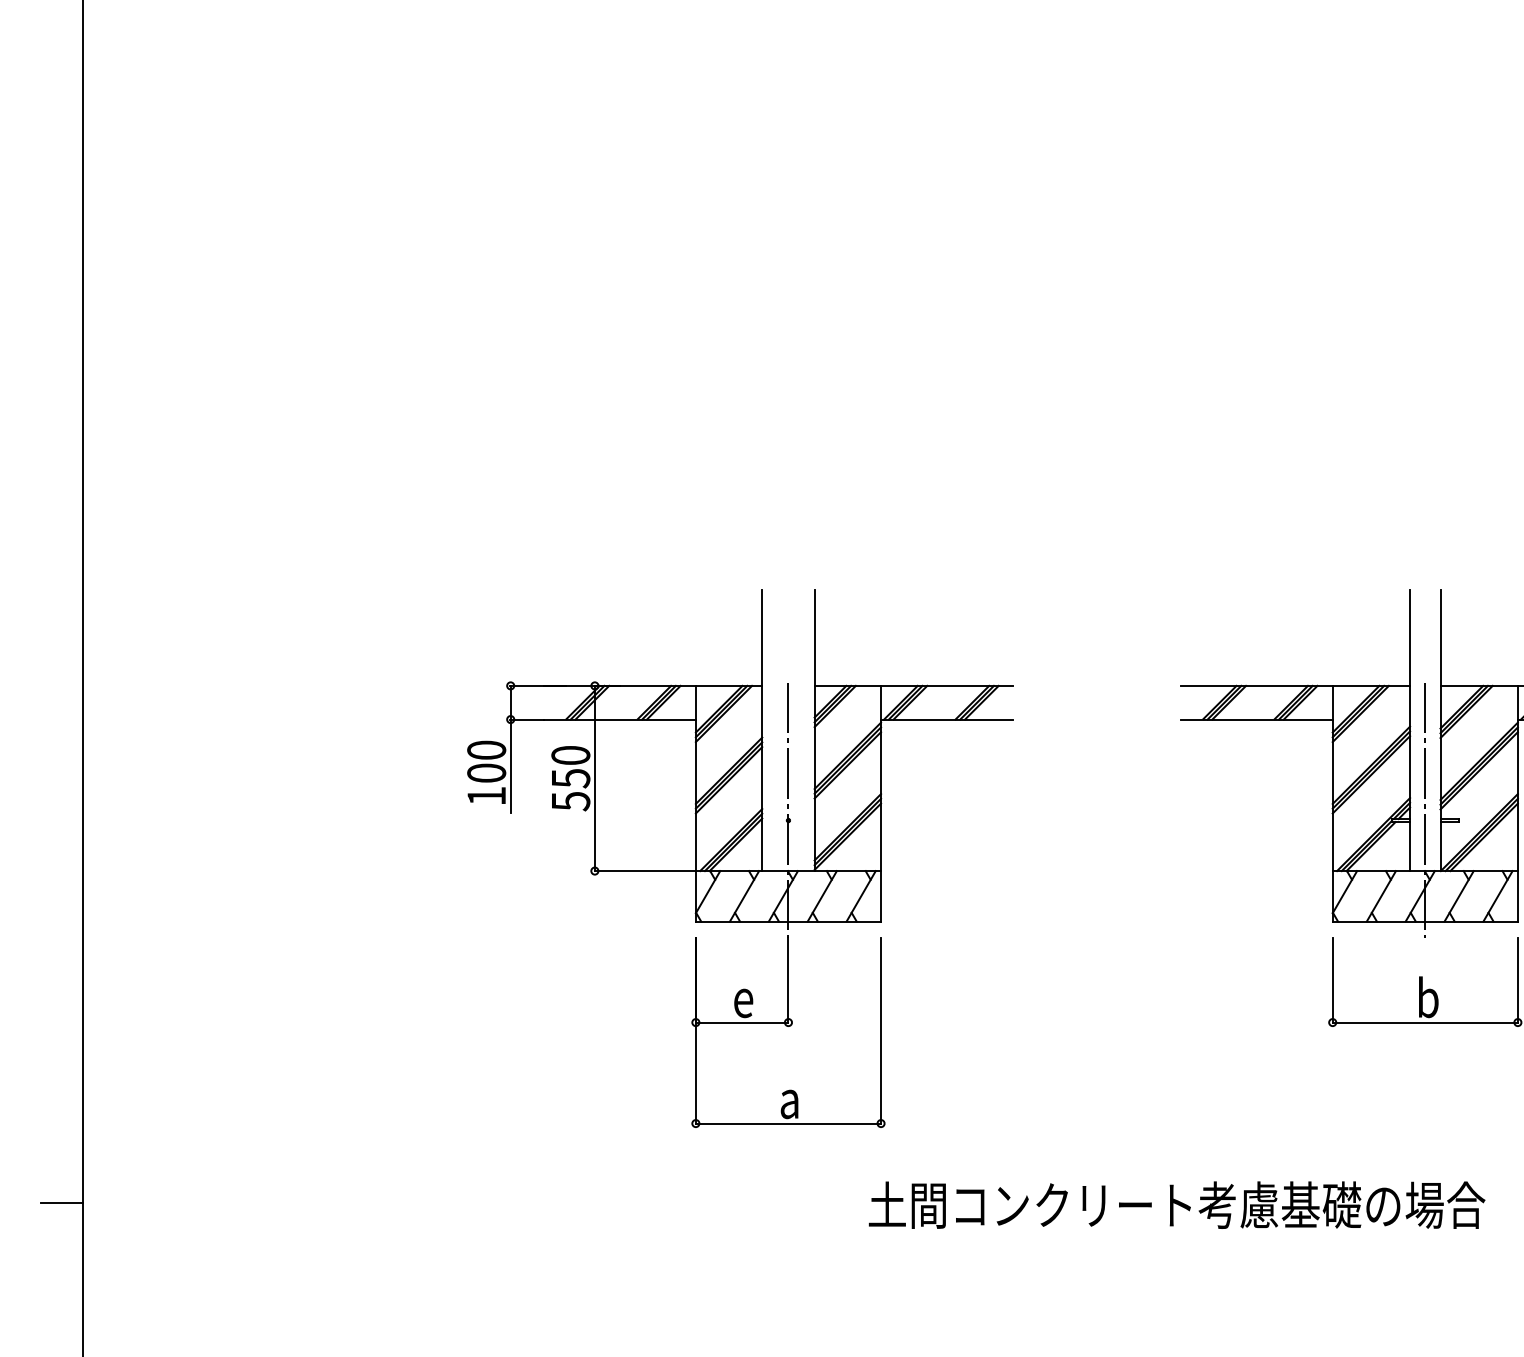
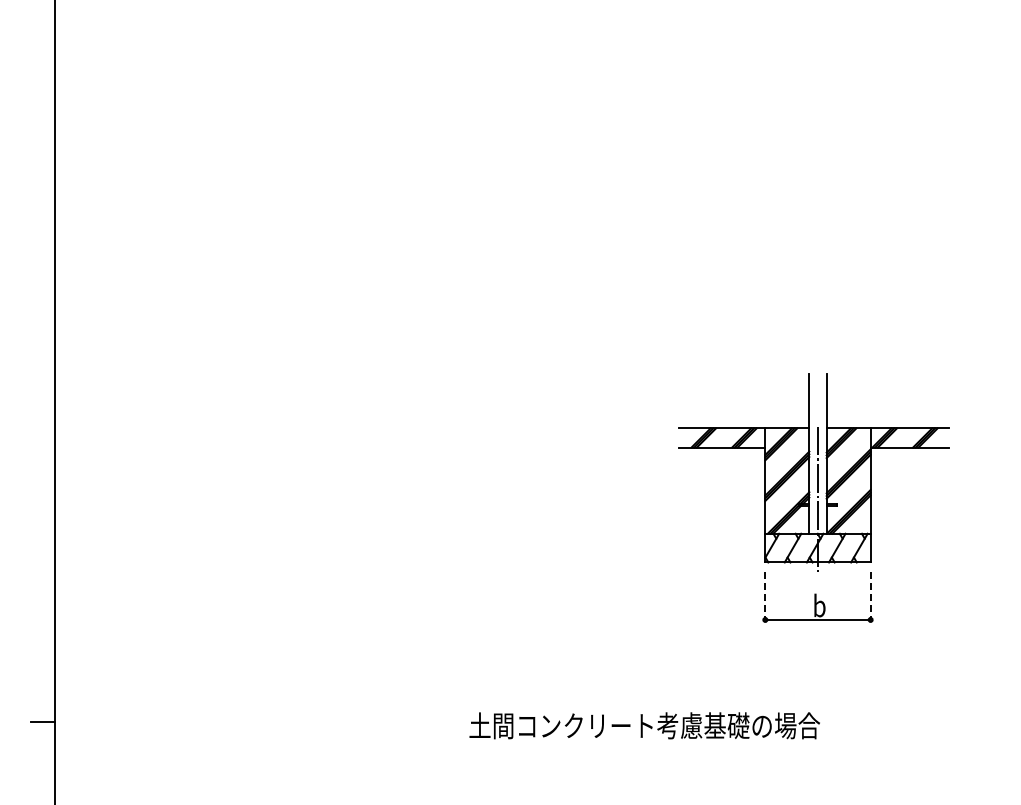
part: (740, 858) -> (428, 526), removed
line: (1332, 981) -> (765, 596), solid -> dashed
line: (1517, 981) -> (870, 596), solid -> dashed
text: (1176, 1204) -> (644, 725), moved

